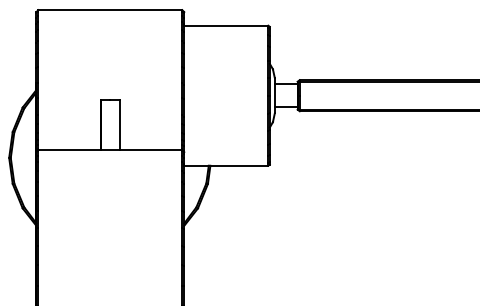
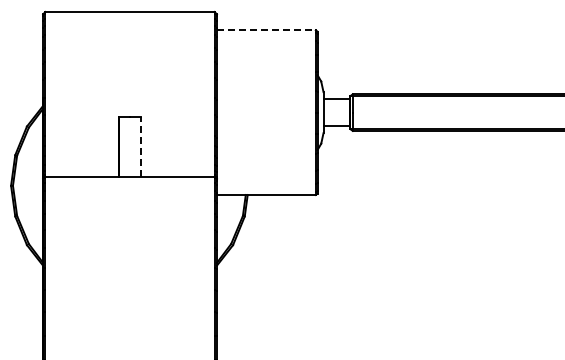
line: (226, 25) -> (266, 30), solid -> dashed
line: (120, 125) -> (141, 147), solid -> dashed

